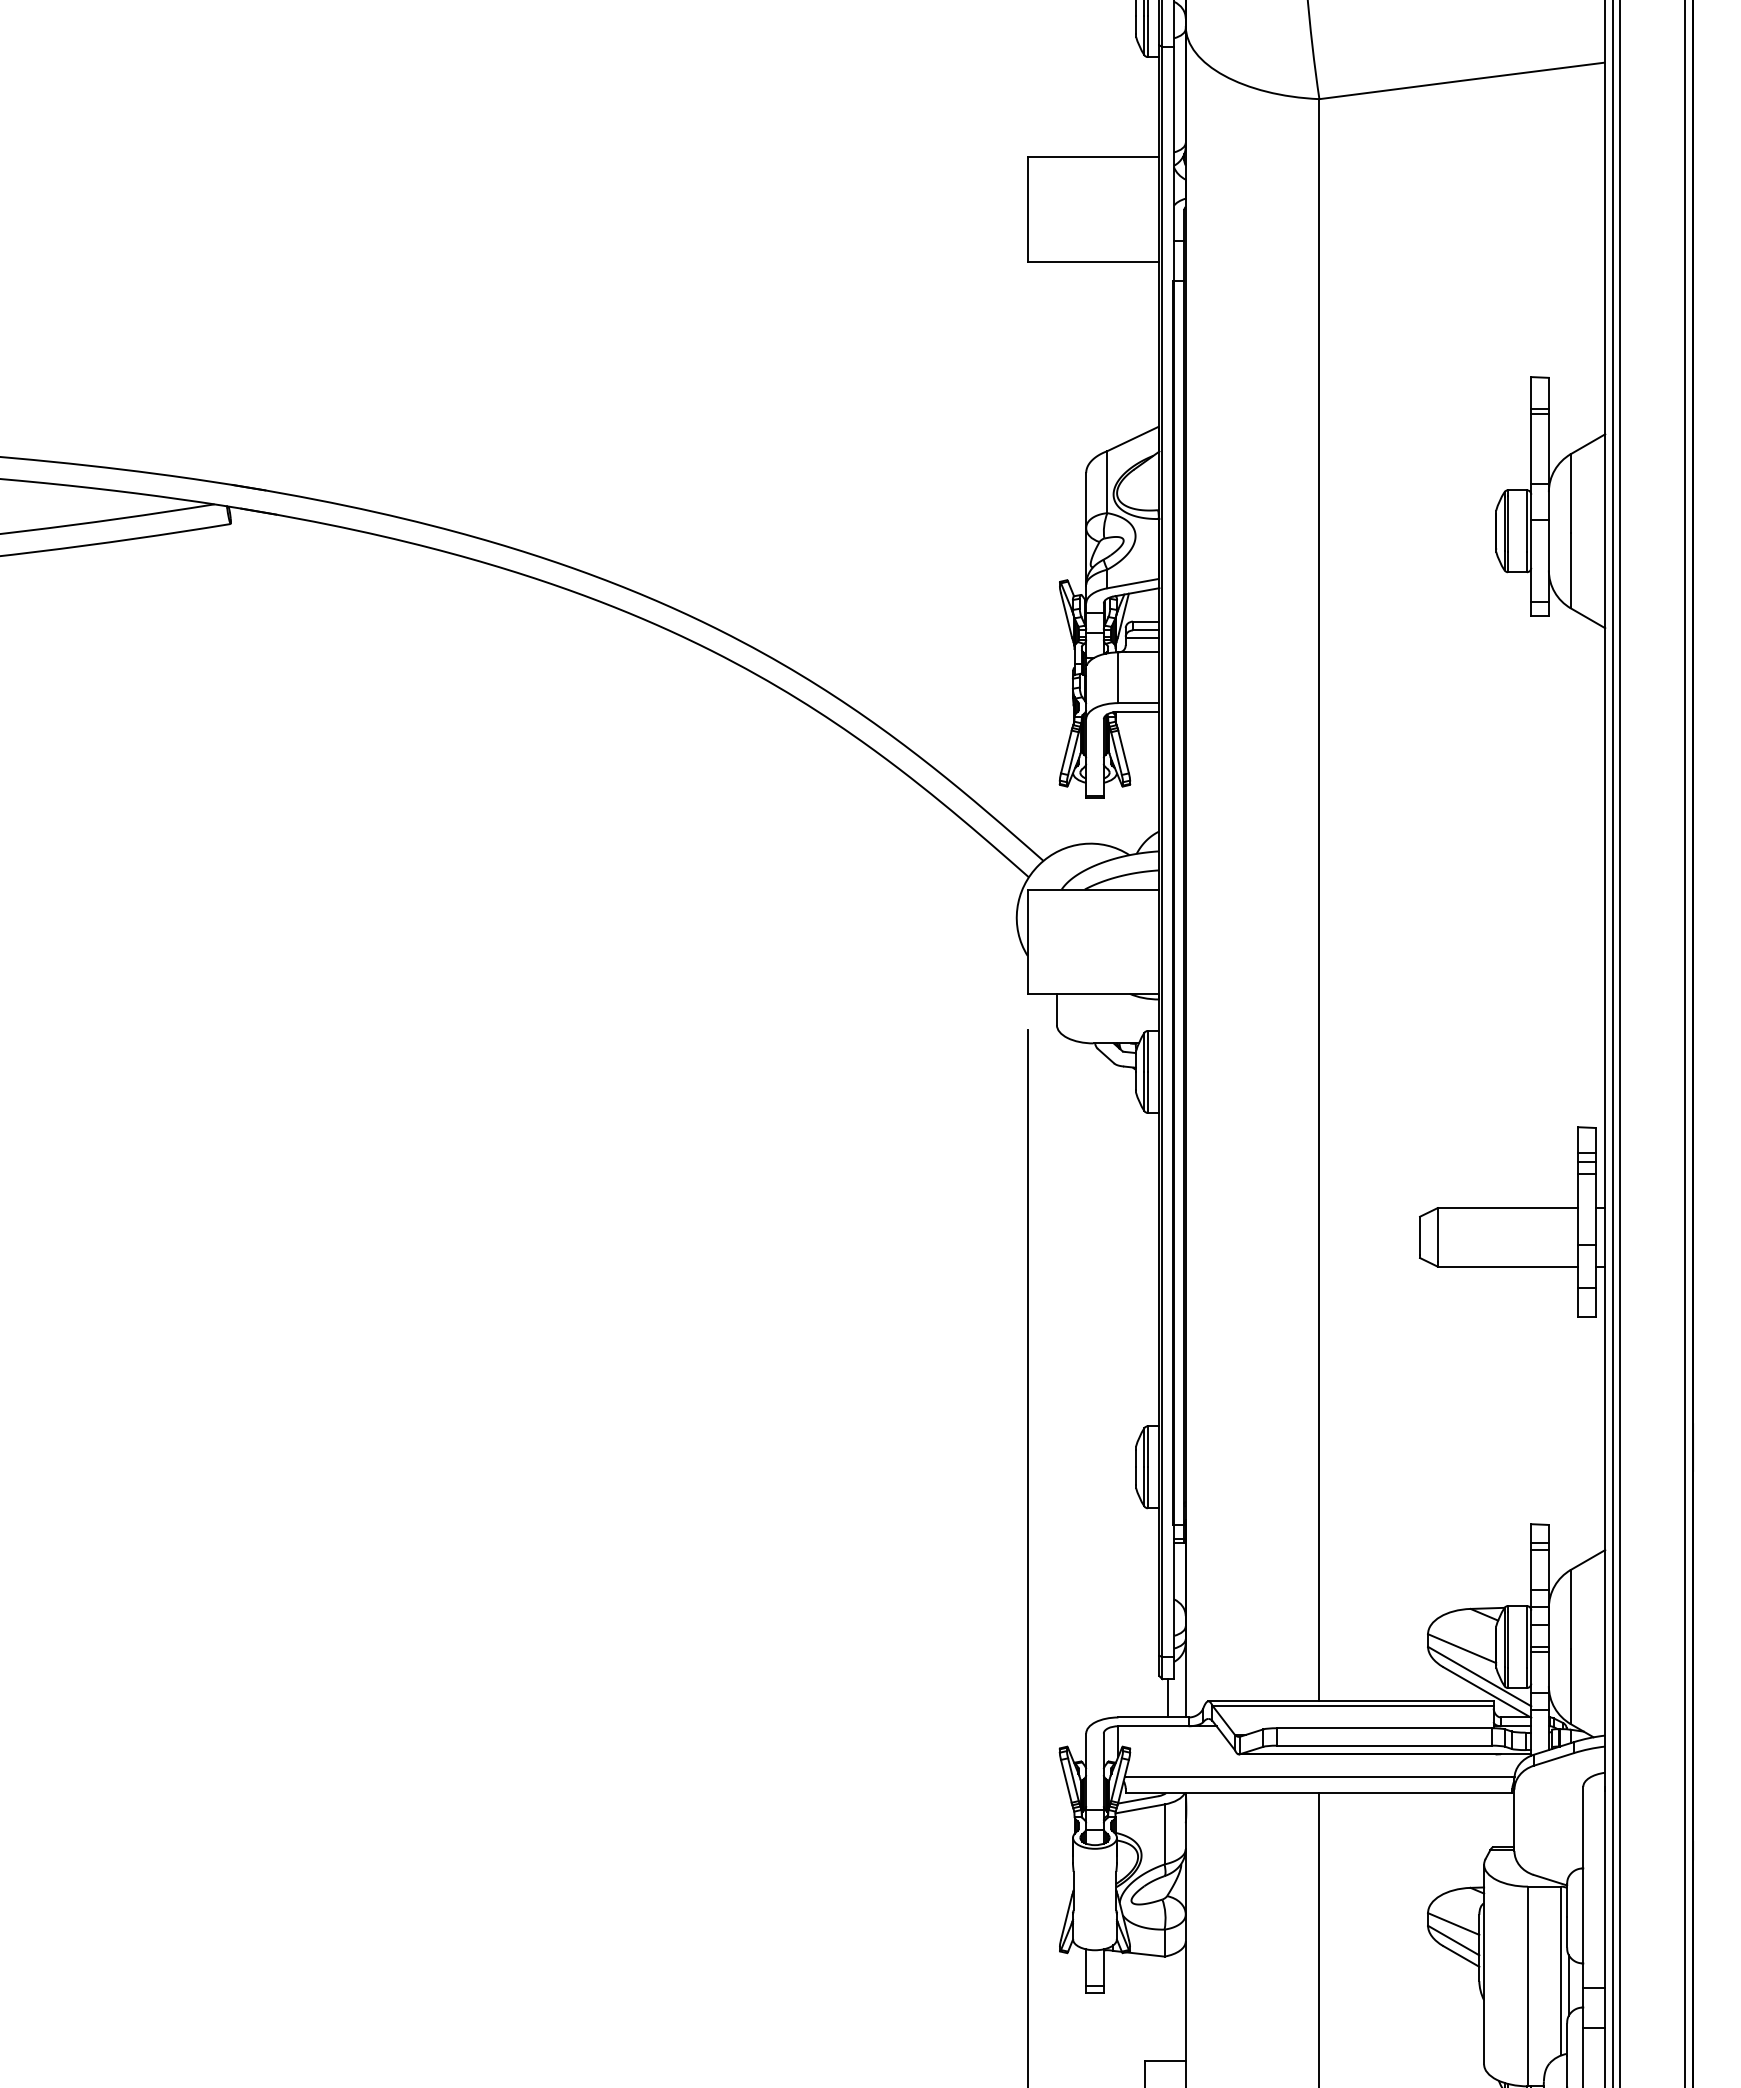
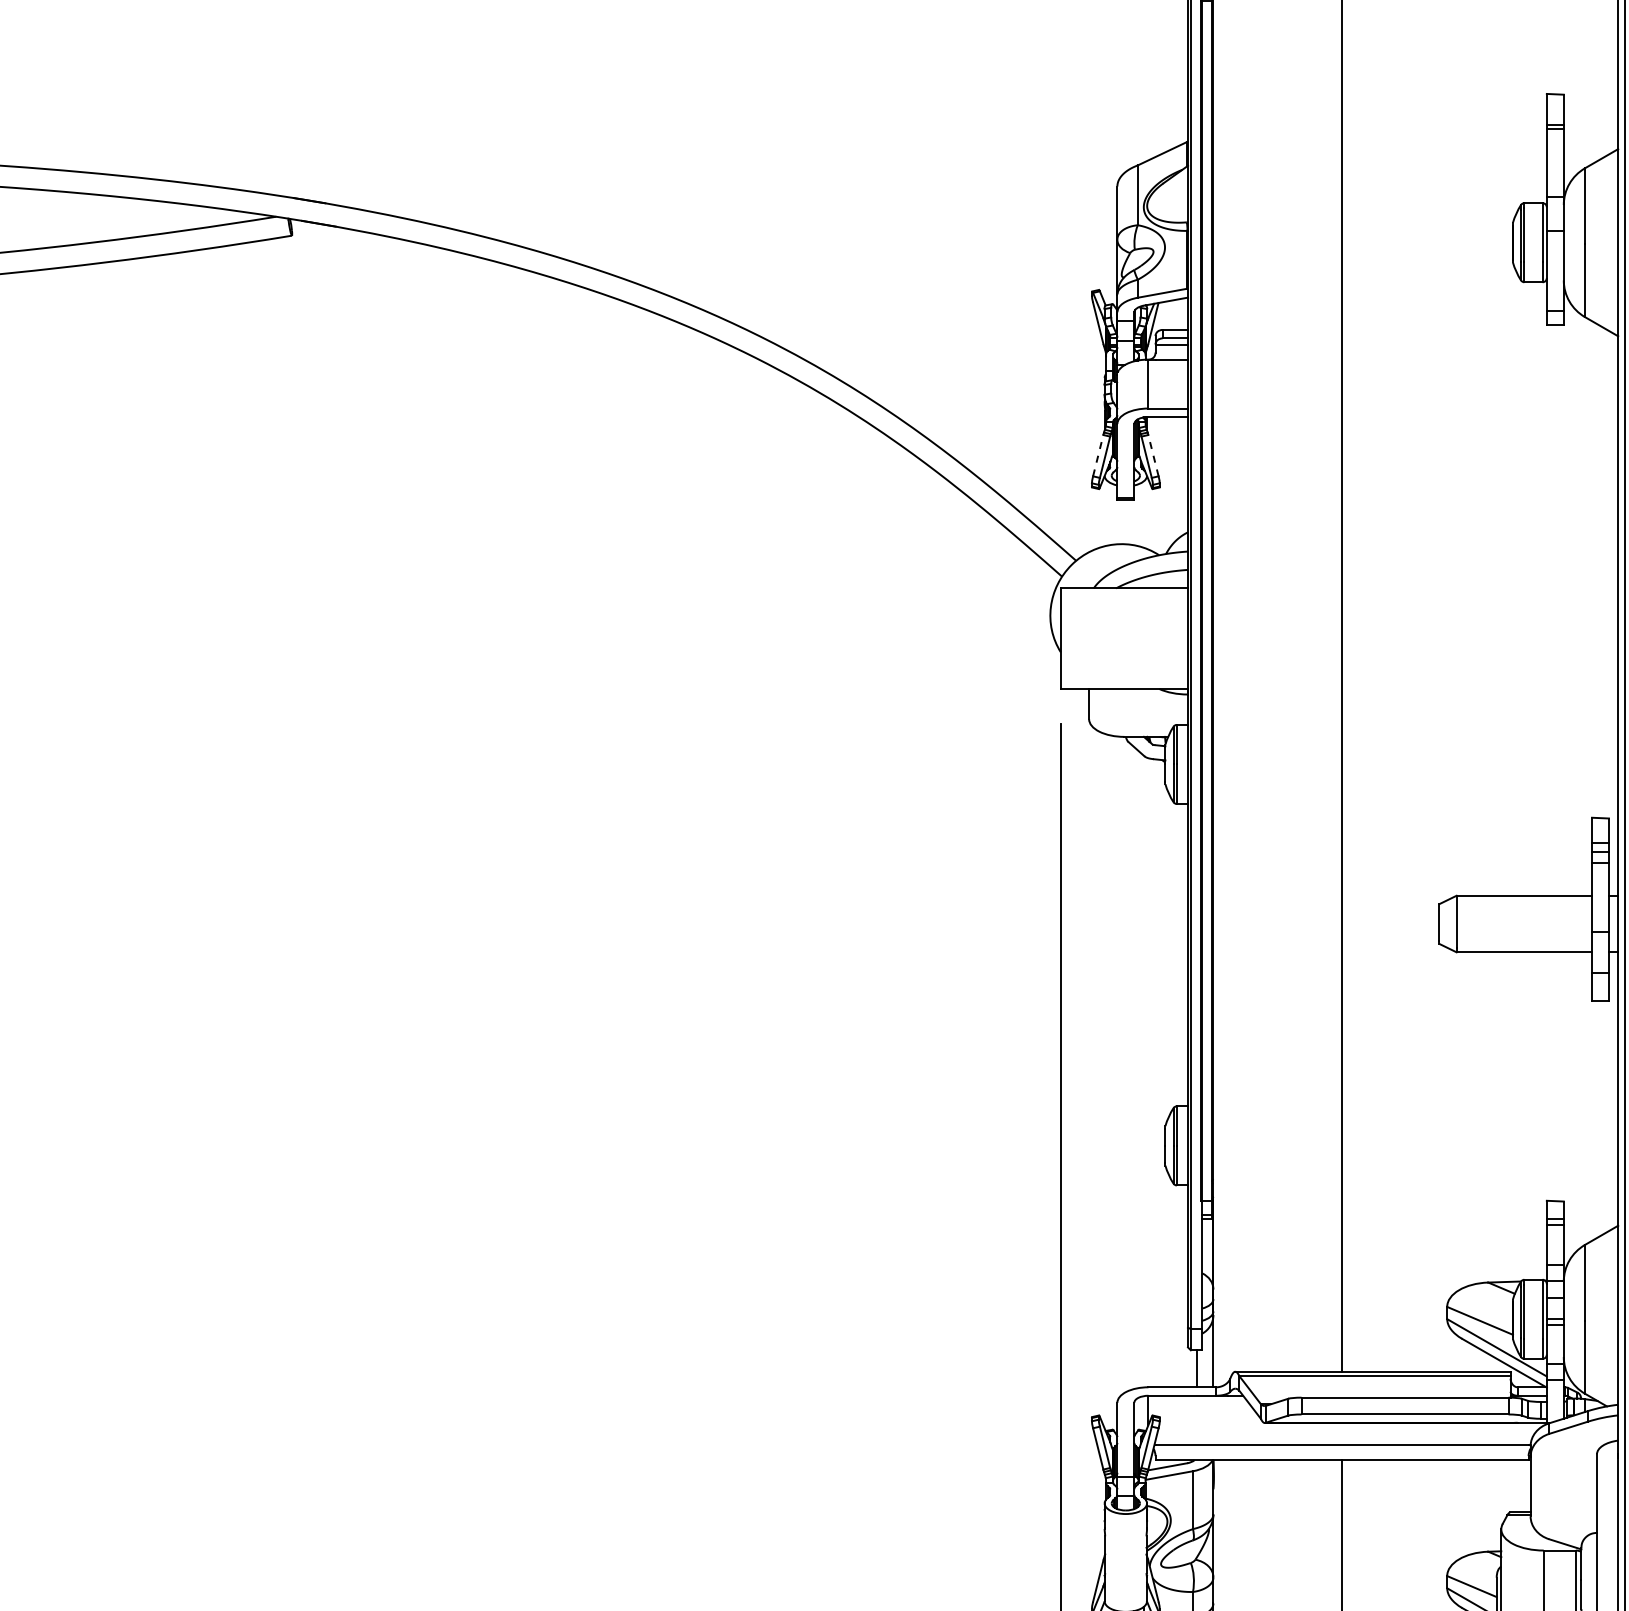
line: (1066, 751) -> (1098, 455), solid -> dashed
line: (1123, 751) -> (1153, 455), solid -> dashed

